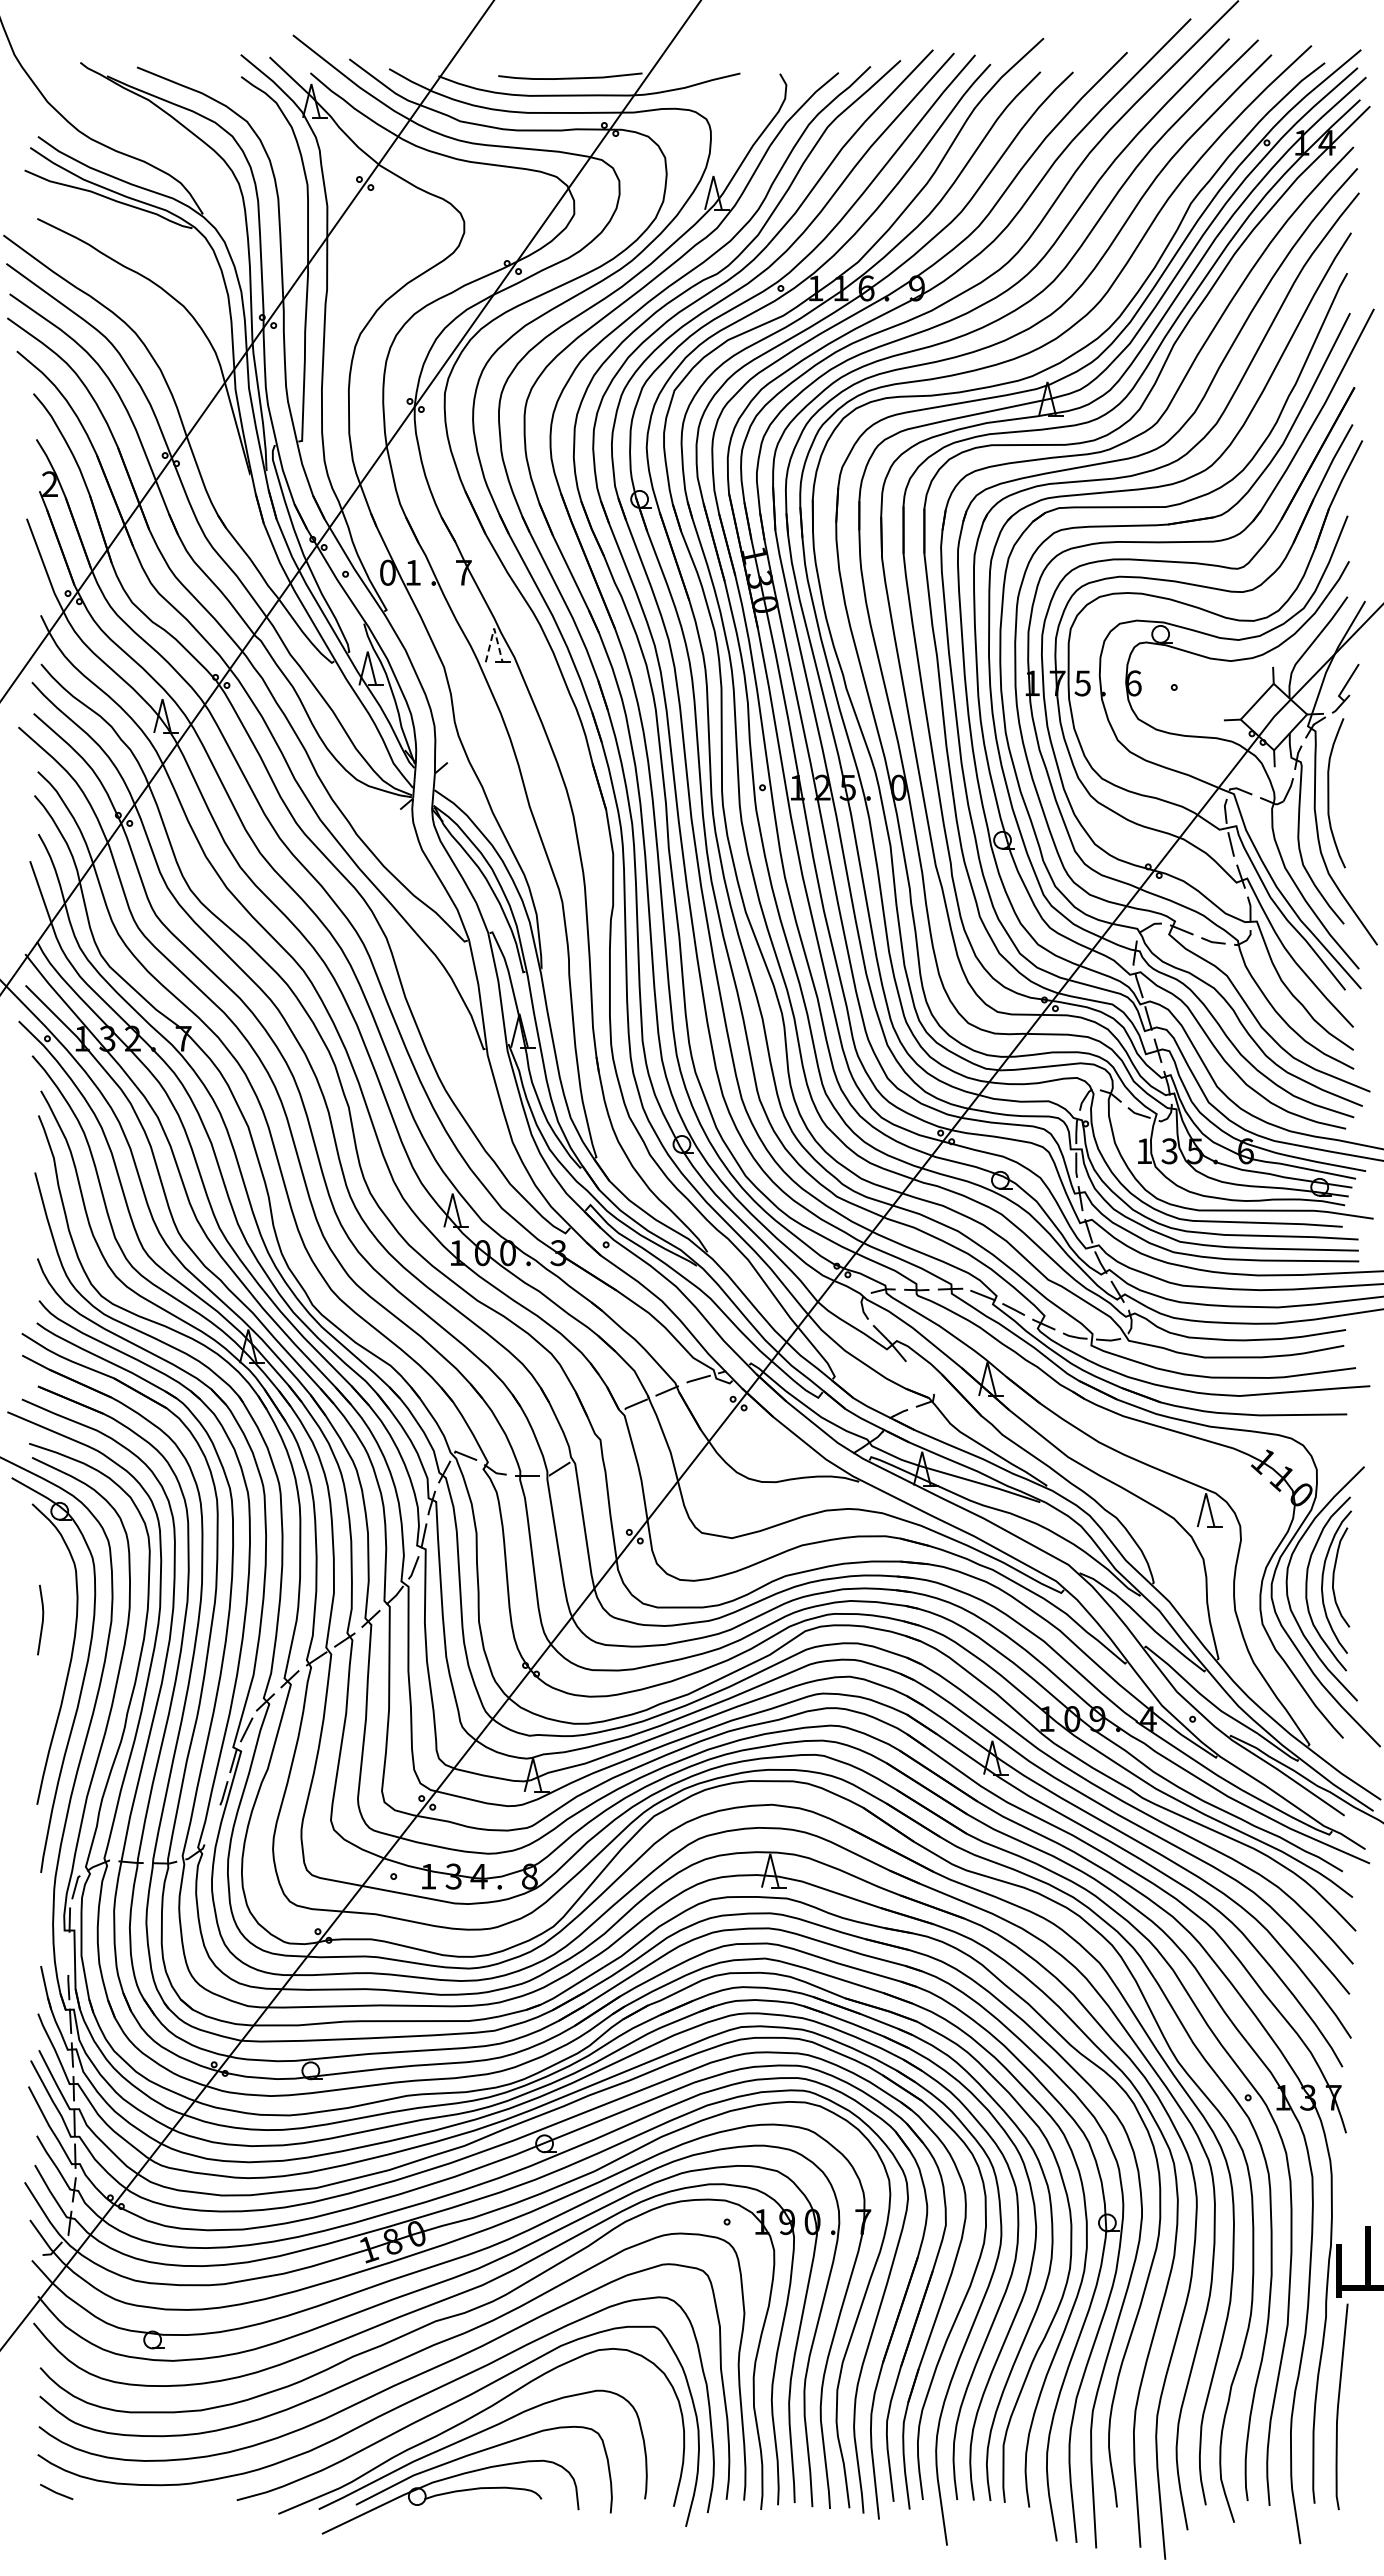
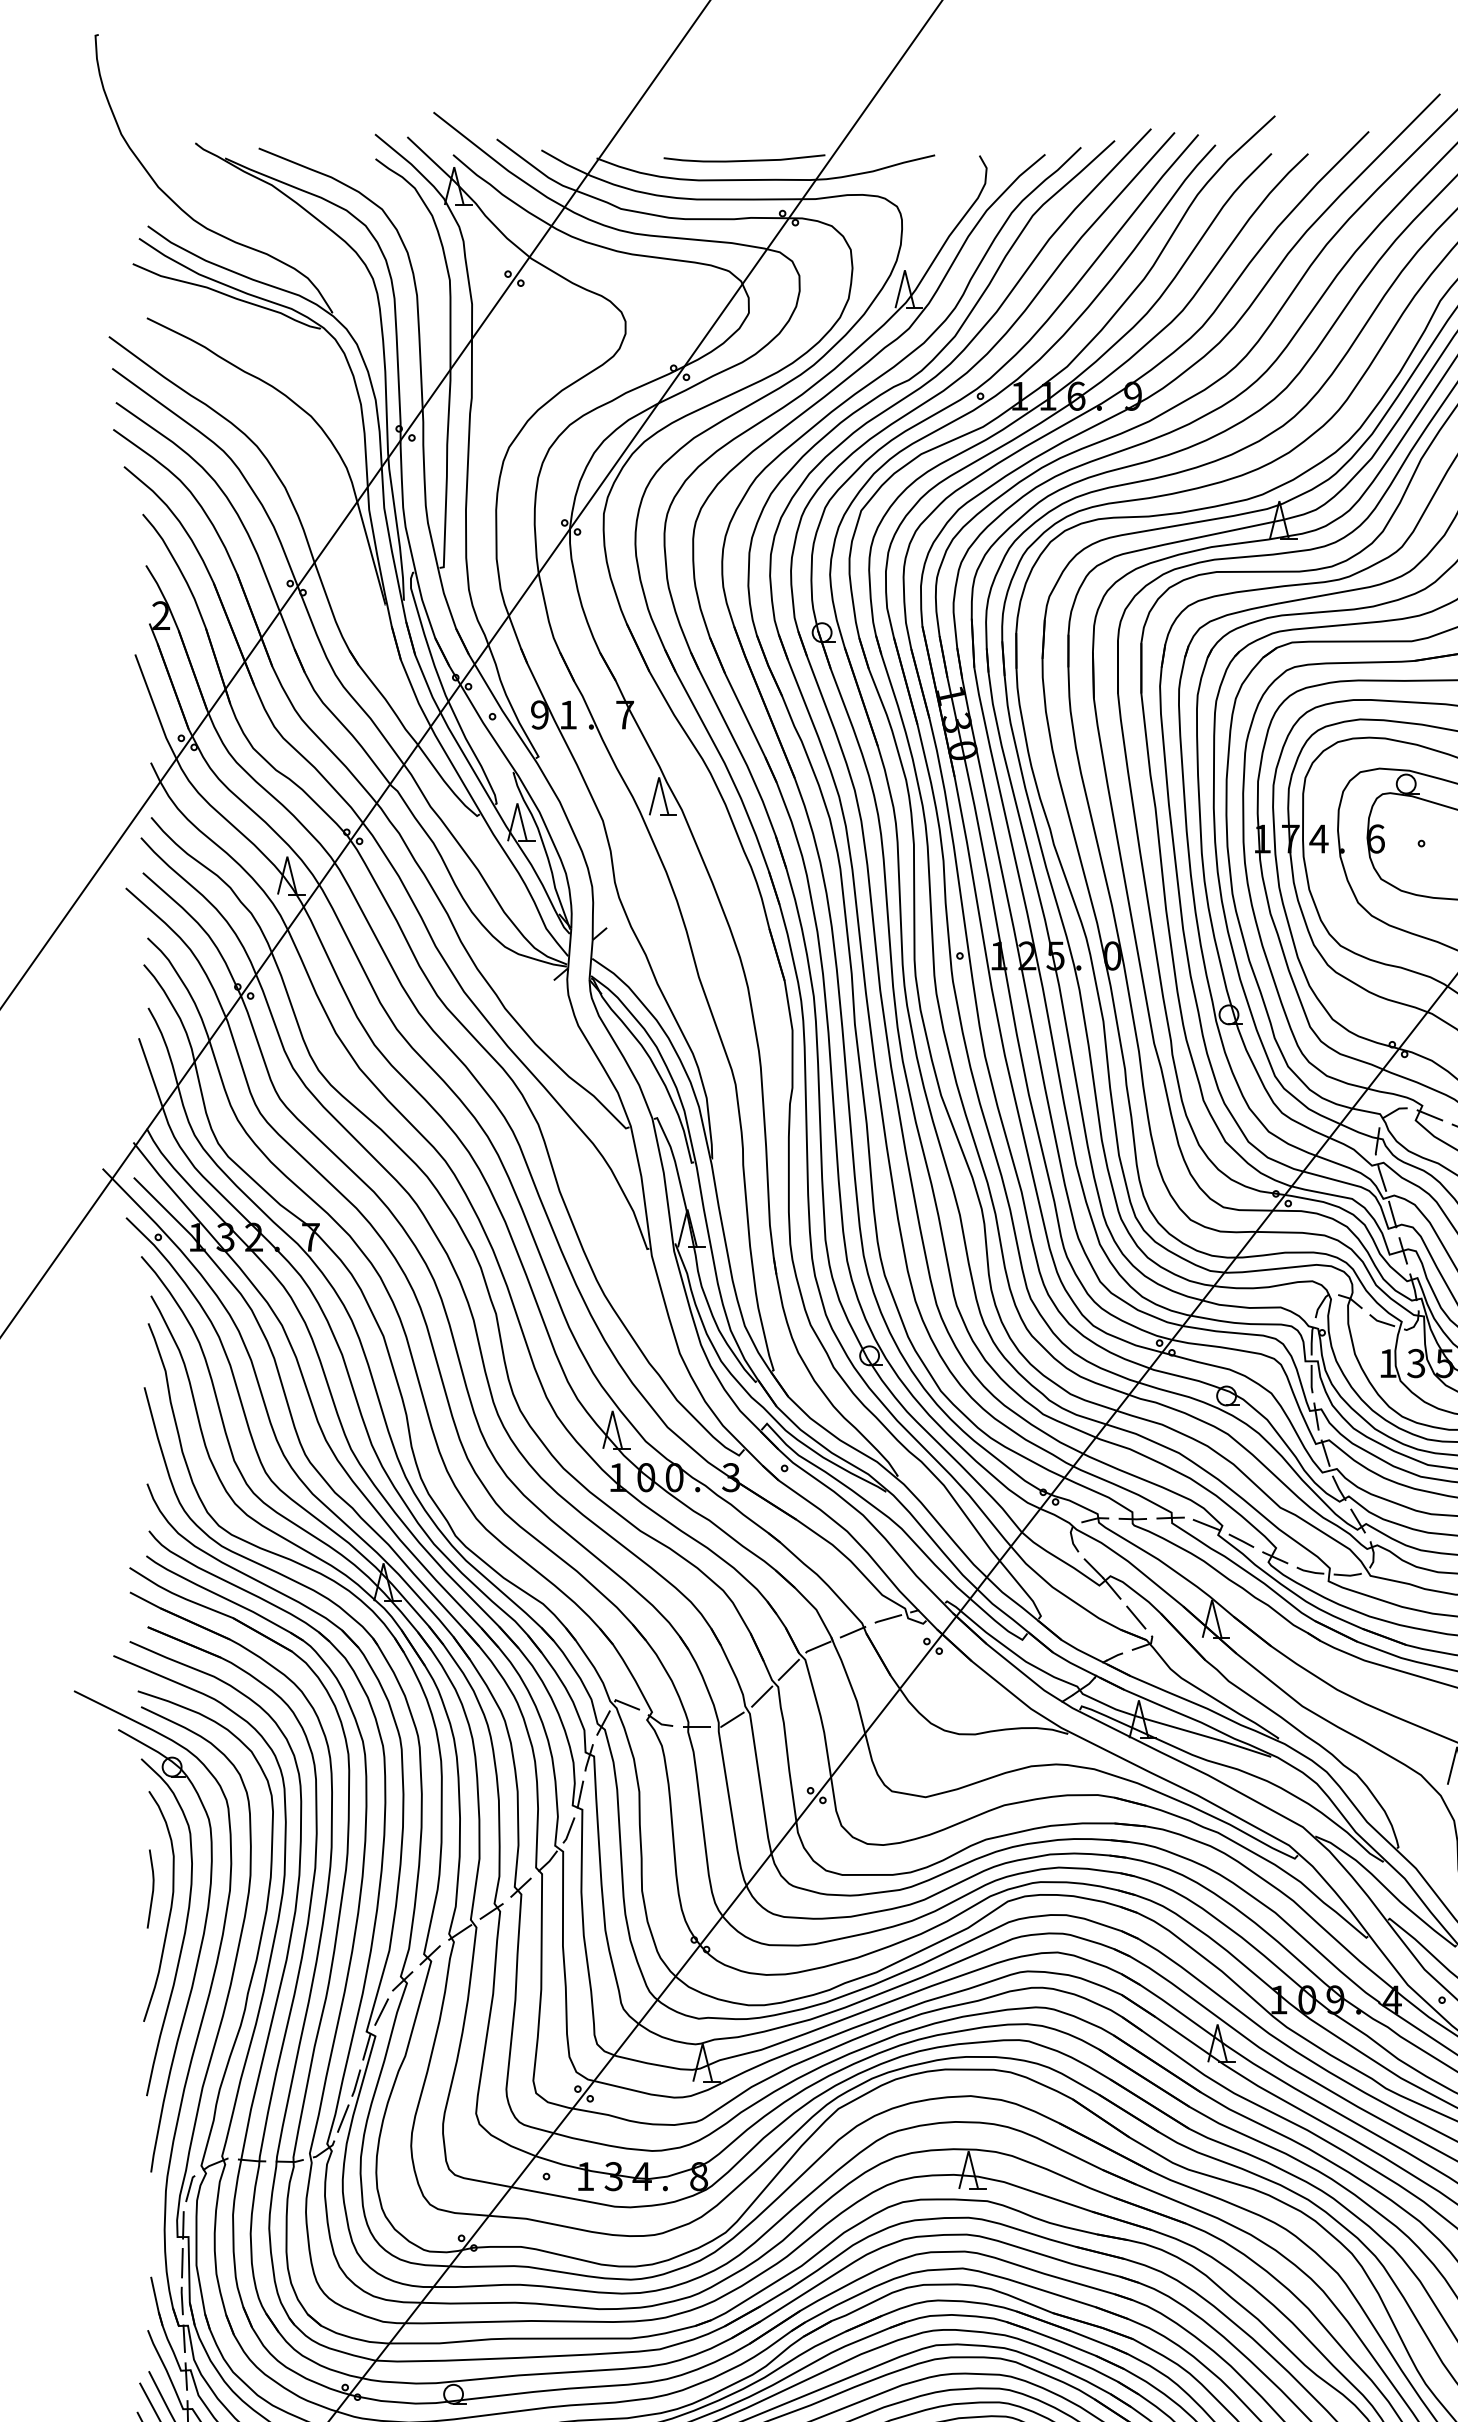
text: (387, 572) -> (539, 714), 0 -> 9
line: (494, 628) -> (659, 777), dashed -> solid
text: (1082, 683) -> (1318, 839), 5 -> 4
line: (919, 1377) -> (1135, 1617), added
line: (609, 1424) -> (788, 1669), added
line: (586, 1448) -> (762, 1696), added
curve: (57, 1638) -> (169, 1909), added
line: (212, 1824) -> (343, 2118), added
line: (68, 1953) -> (181, 2262), added

